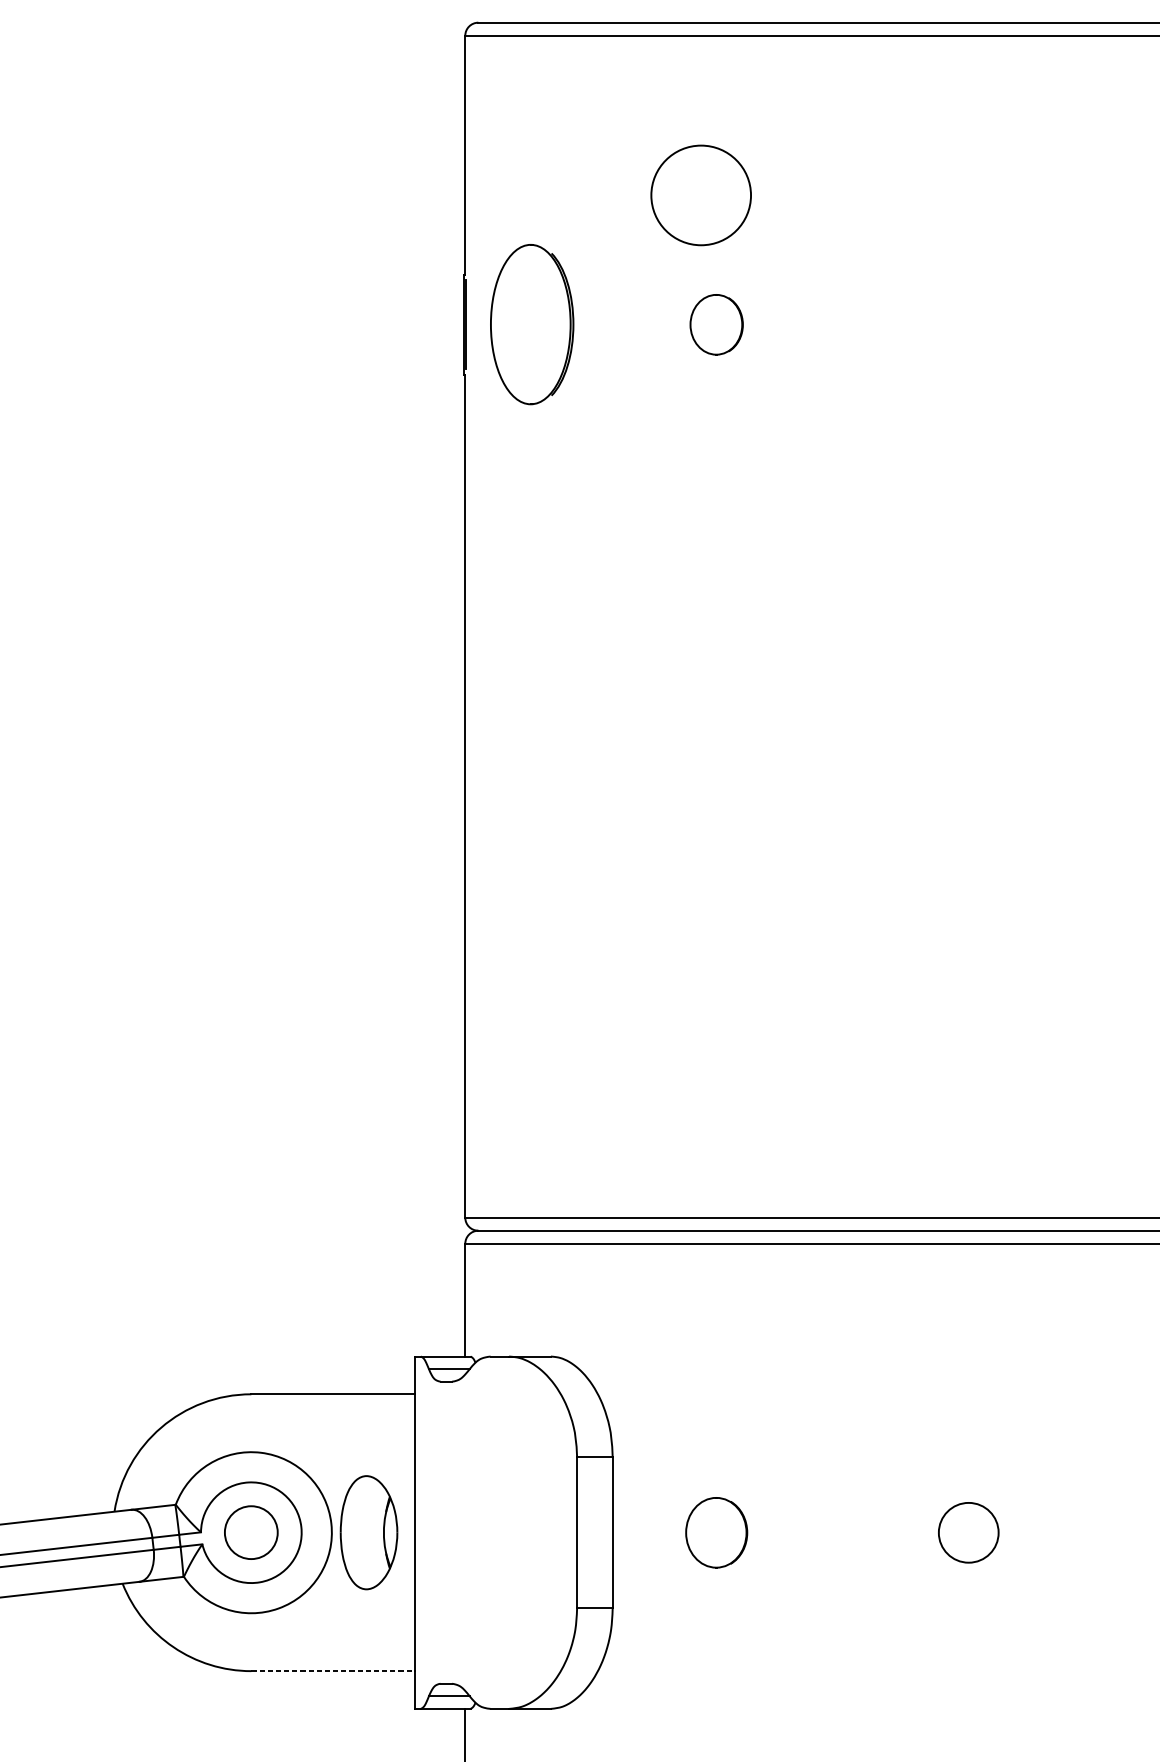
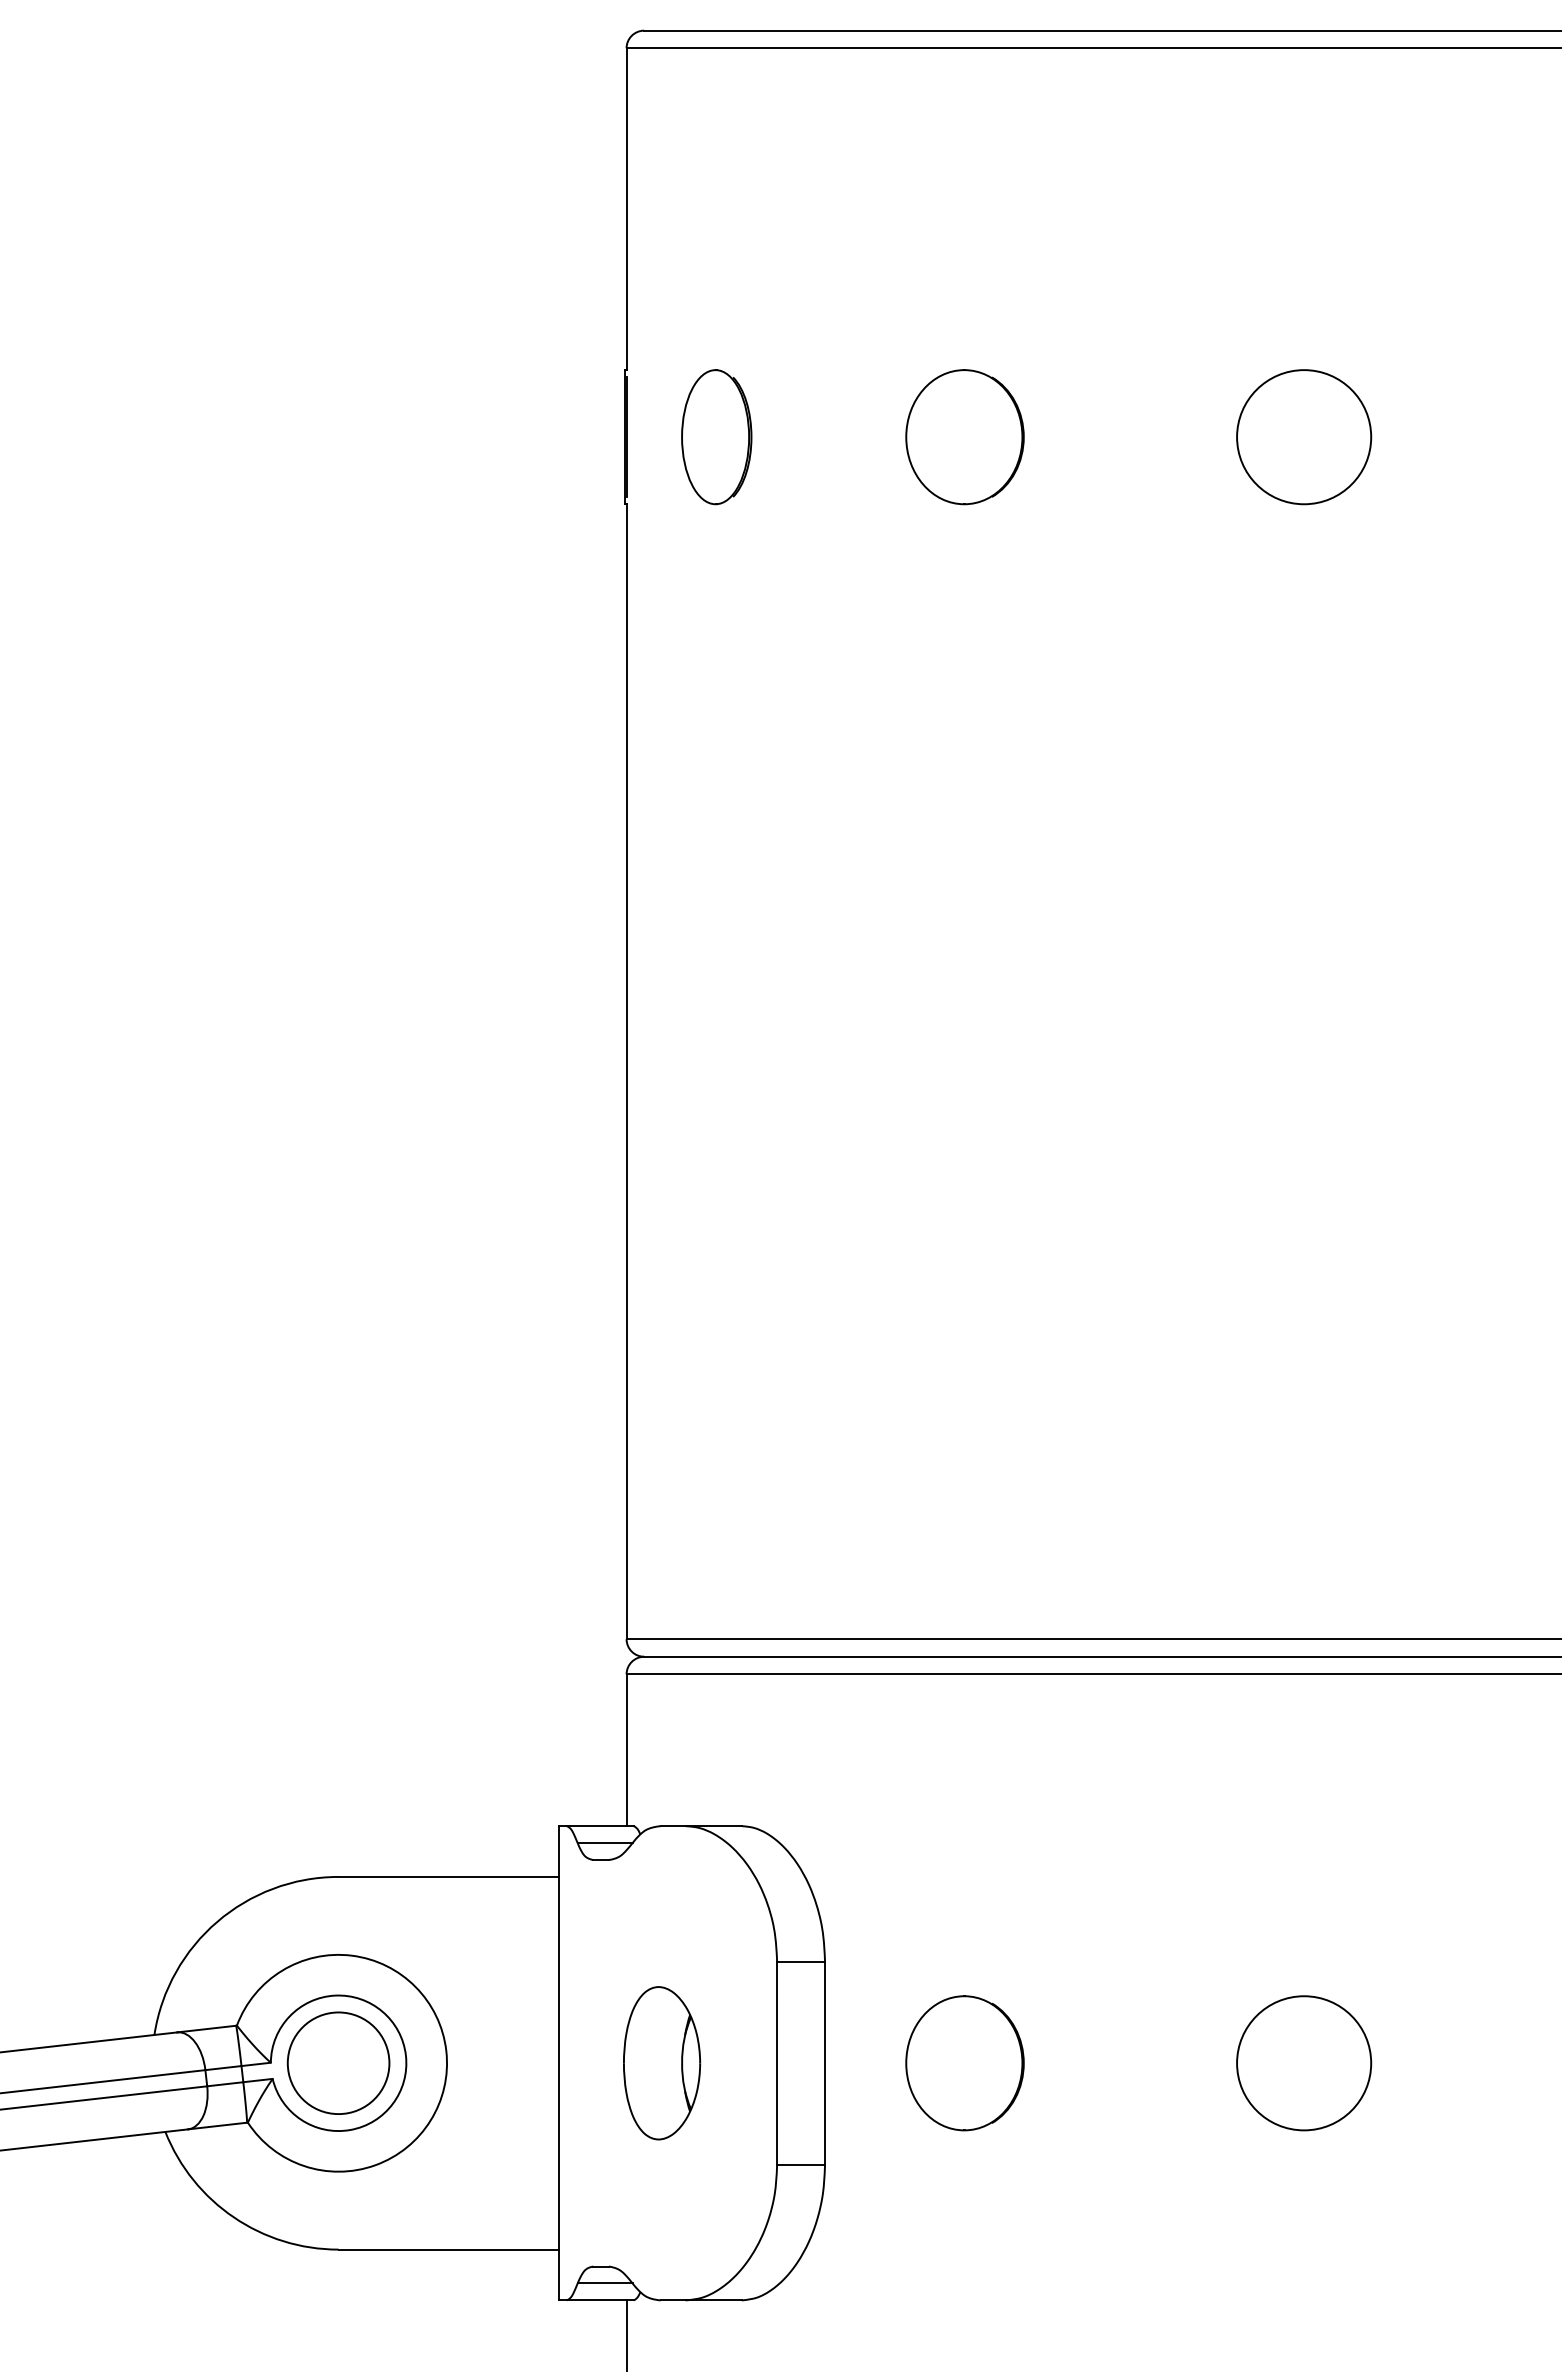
circle: (701, 195) -> (1304, 437), moved
part: (532, 324) -> (716, 437), size x0.62
part: (716, 324) -> (964, 437), size x1.67
circle: (251, 1532) -> (338, 2062), size x1.43
part: (369, 1532) -> (662, 2063), moved
part: (716, 1532) -> (964, 2063), size x1.43
circle: (968, 1532) -> (1304, 2063), size x1.67
line: (333, 1671) -> (449, 2249), dashed -> solid

